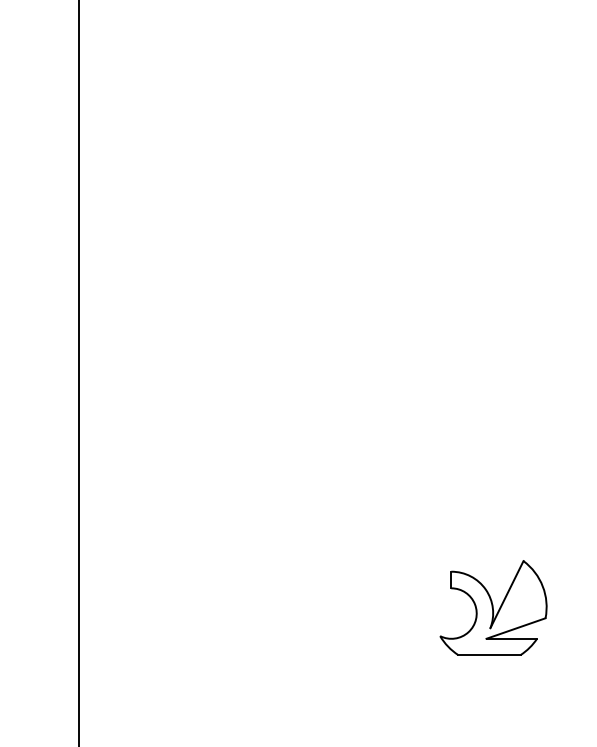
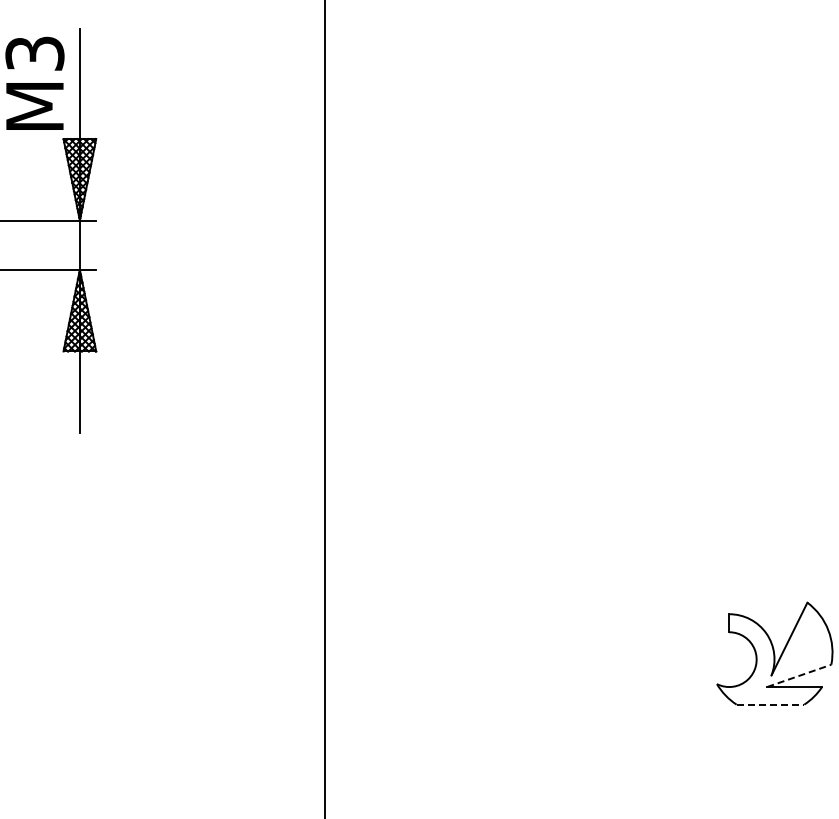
line: (516, 628) -> (799, 675), solid -> dashed
line: (489, 654) -> (770, 704), solid -> dashed

